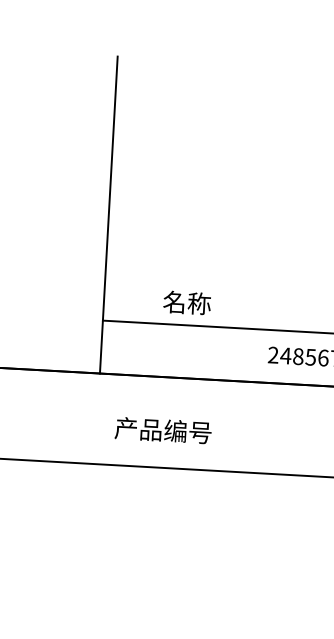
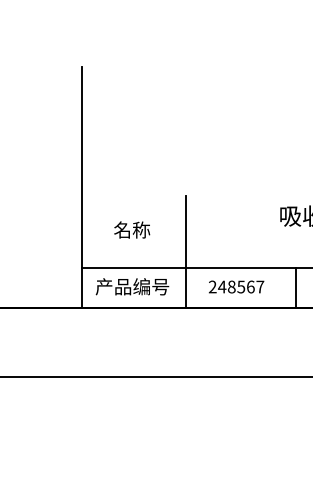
text: (187, 302) -> (132, 229), moved
line: (241, 306) -> (186, 251), added
text: (163, 430) -> (132, 286), moved

